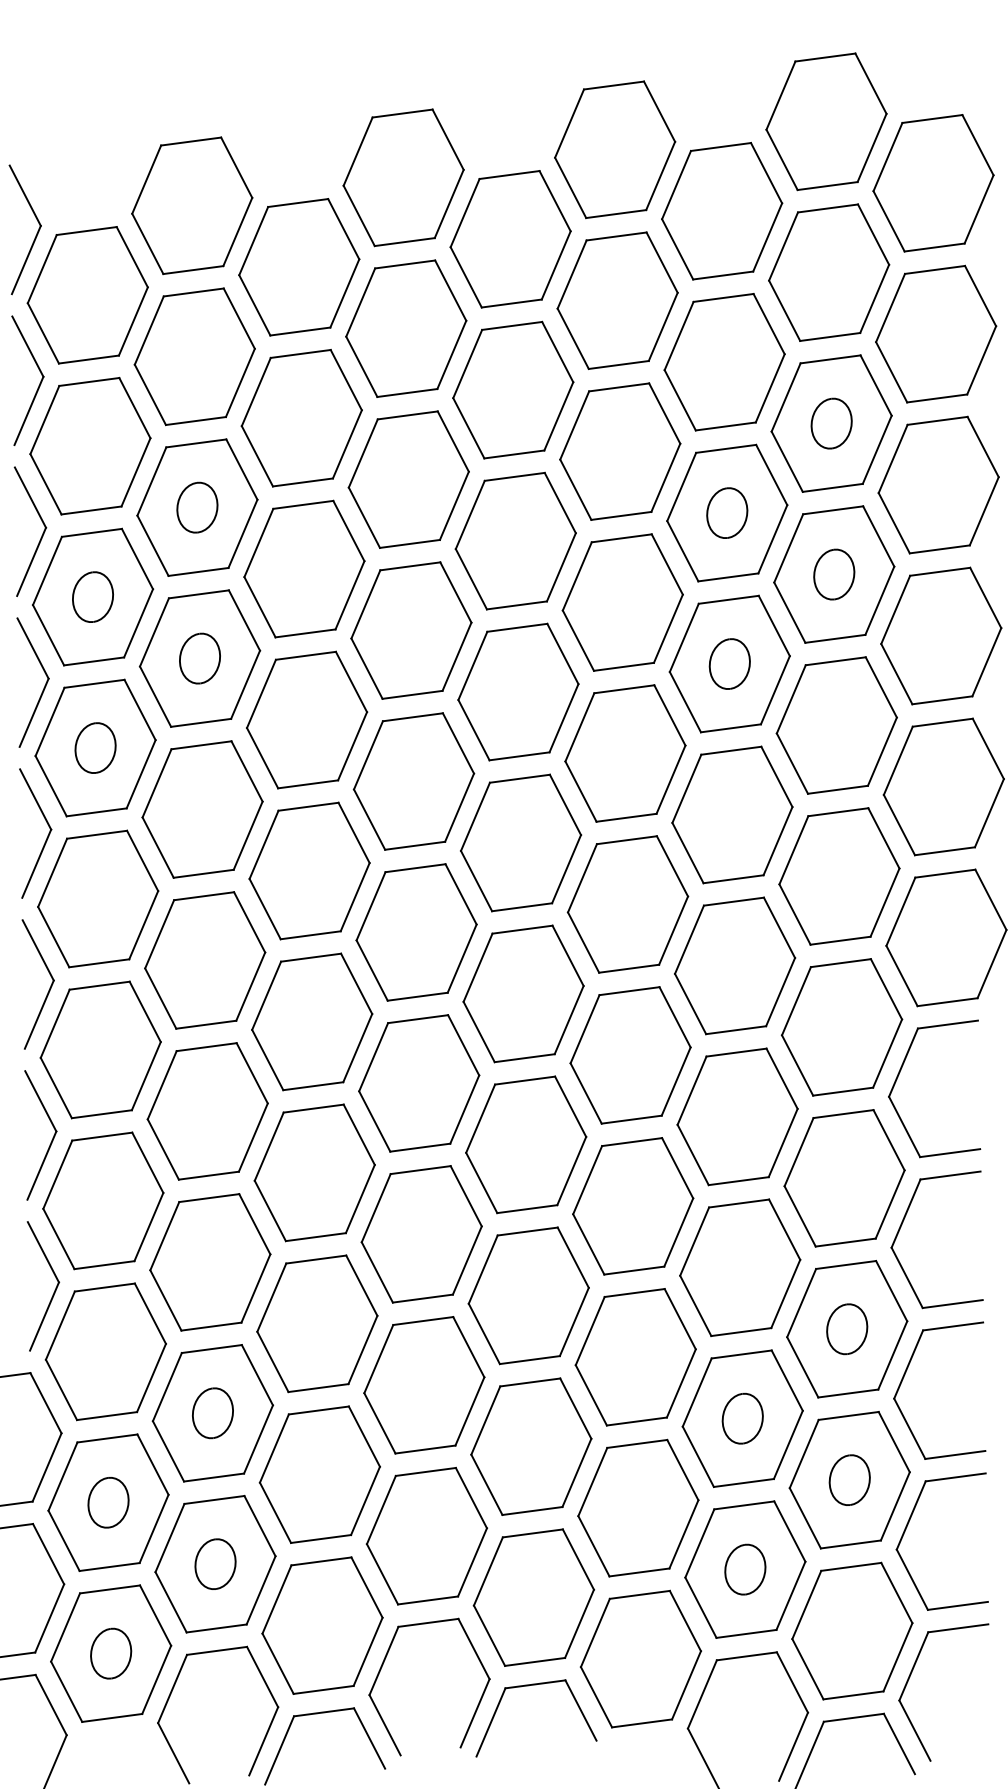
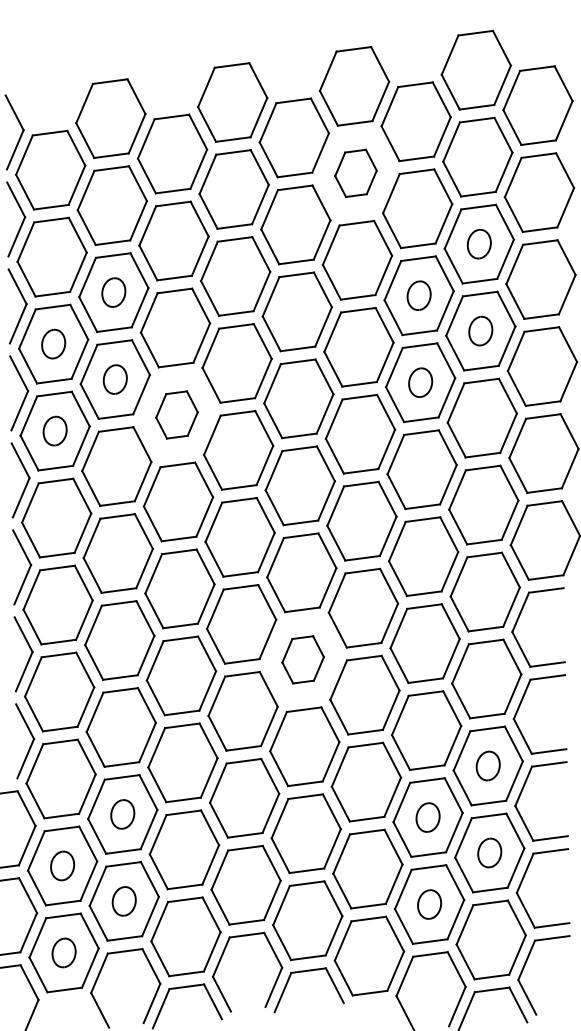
part: (616, 300) -> (355, 173), size x0.6
part: (306, 719) -> (176, 414), size x0.6
part: (524, 1144) -> (302, 659), size x0.6

